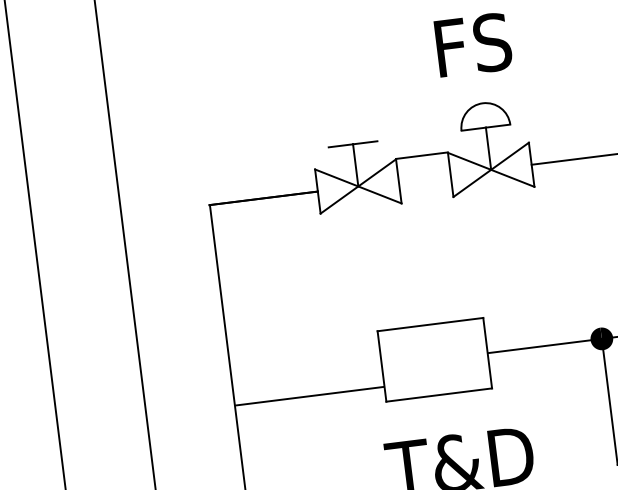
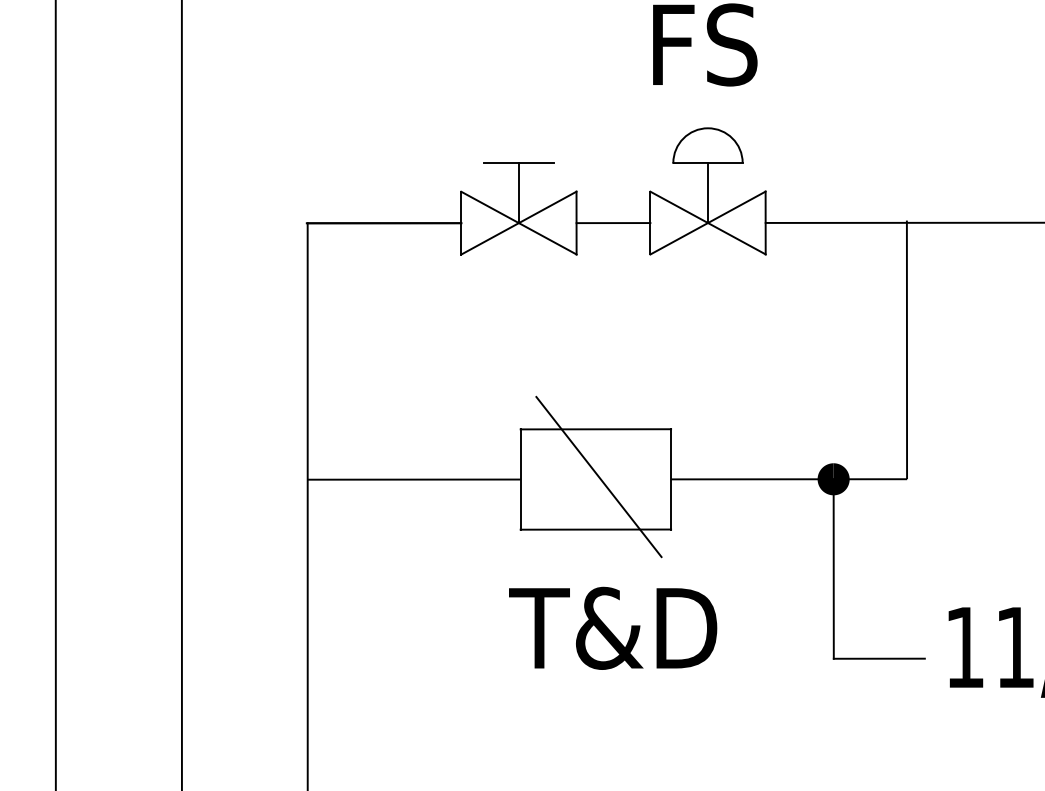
line: (422, 155) -> (613, 223), moved
line: (436, 357) -> (598, 476), added
line: (309, 396) -> (413, 479), moved

